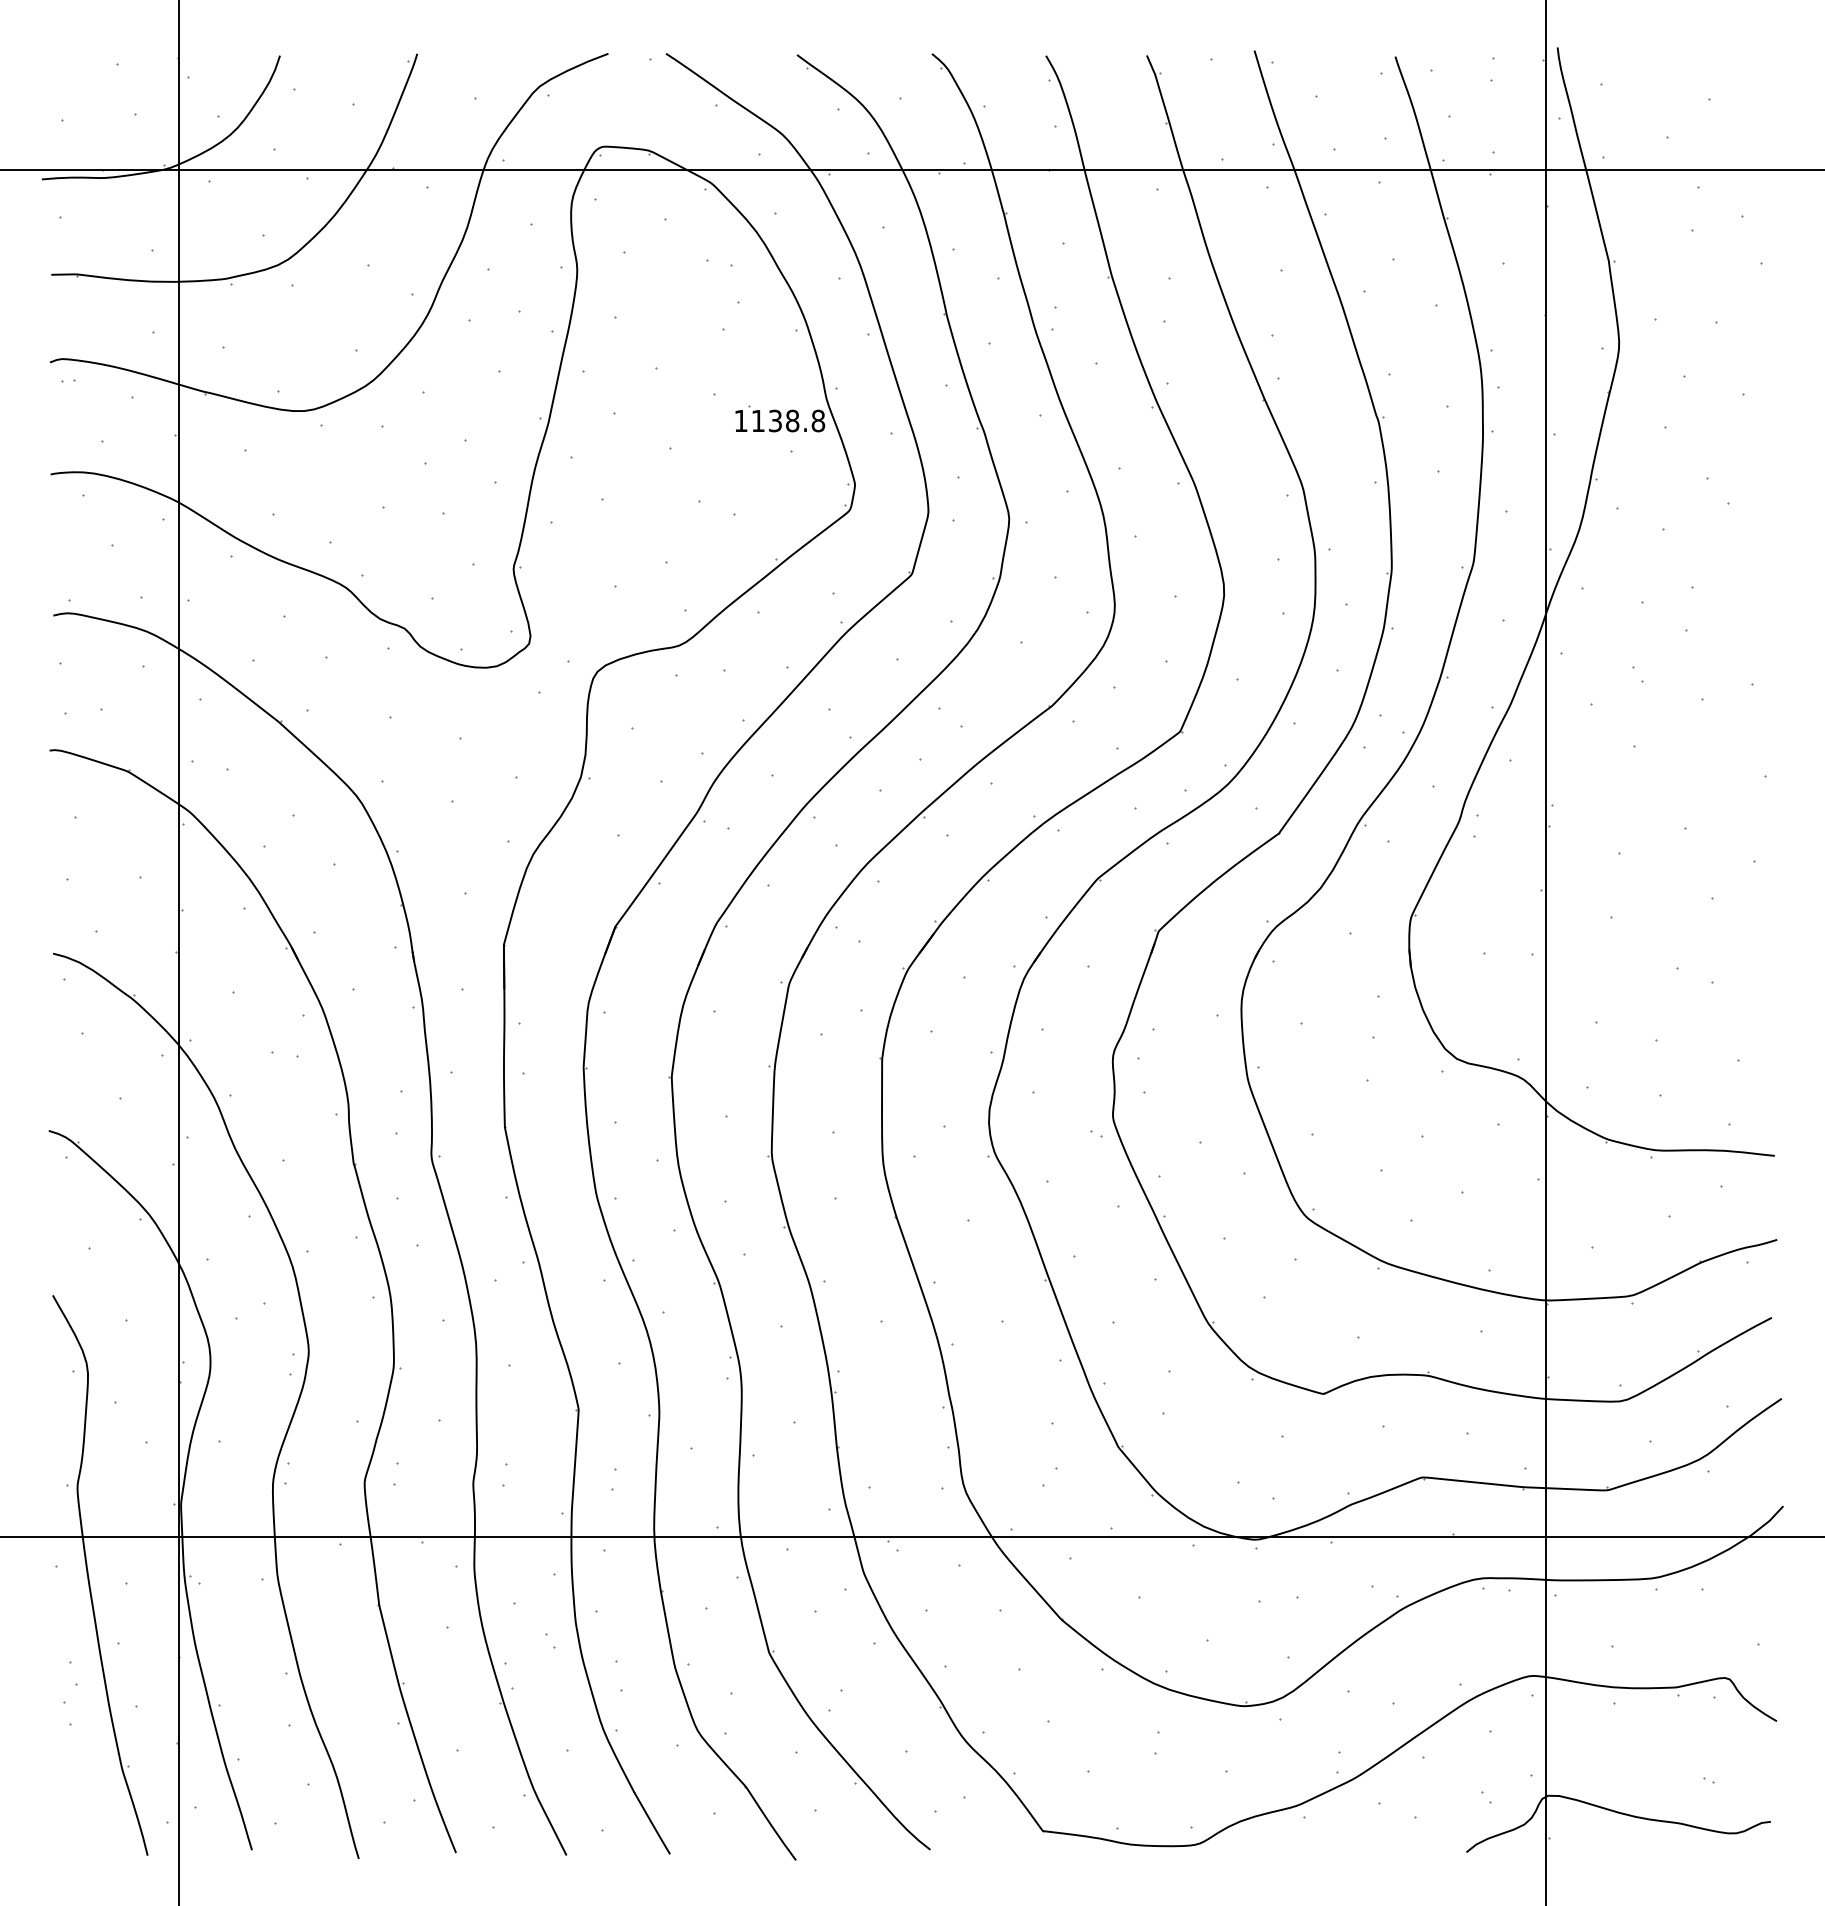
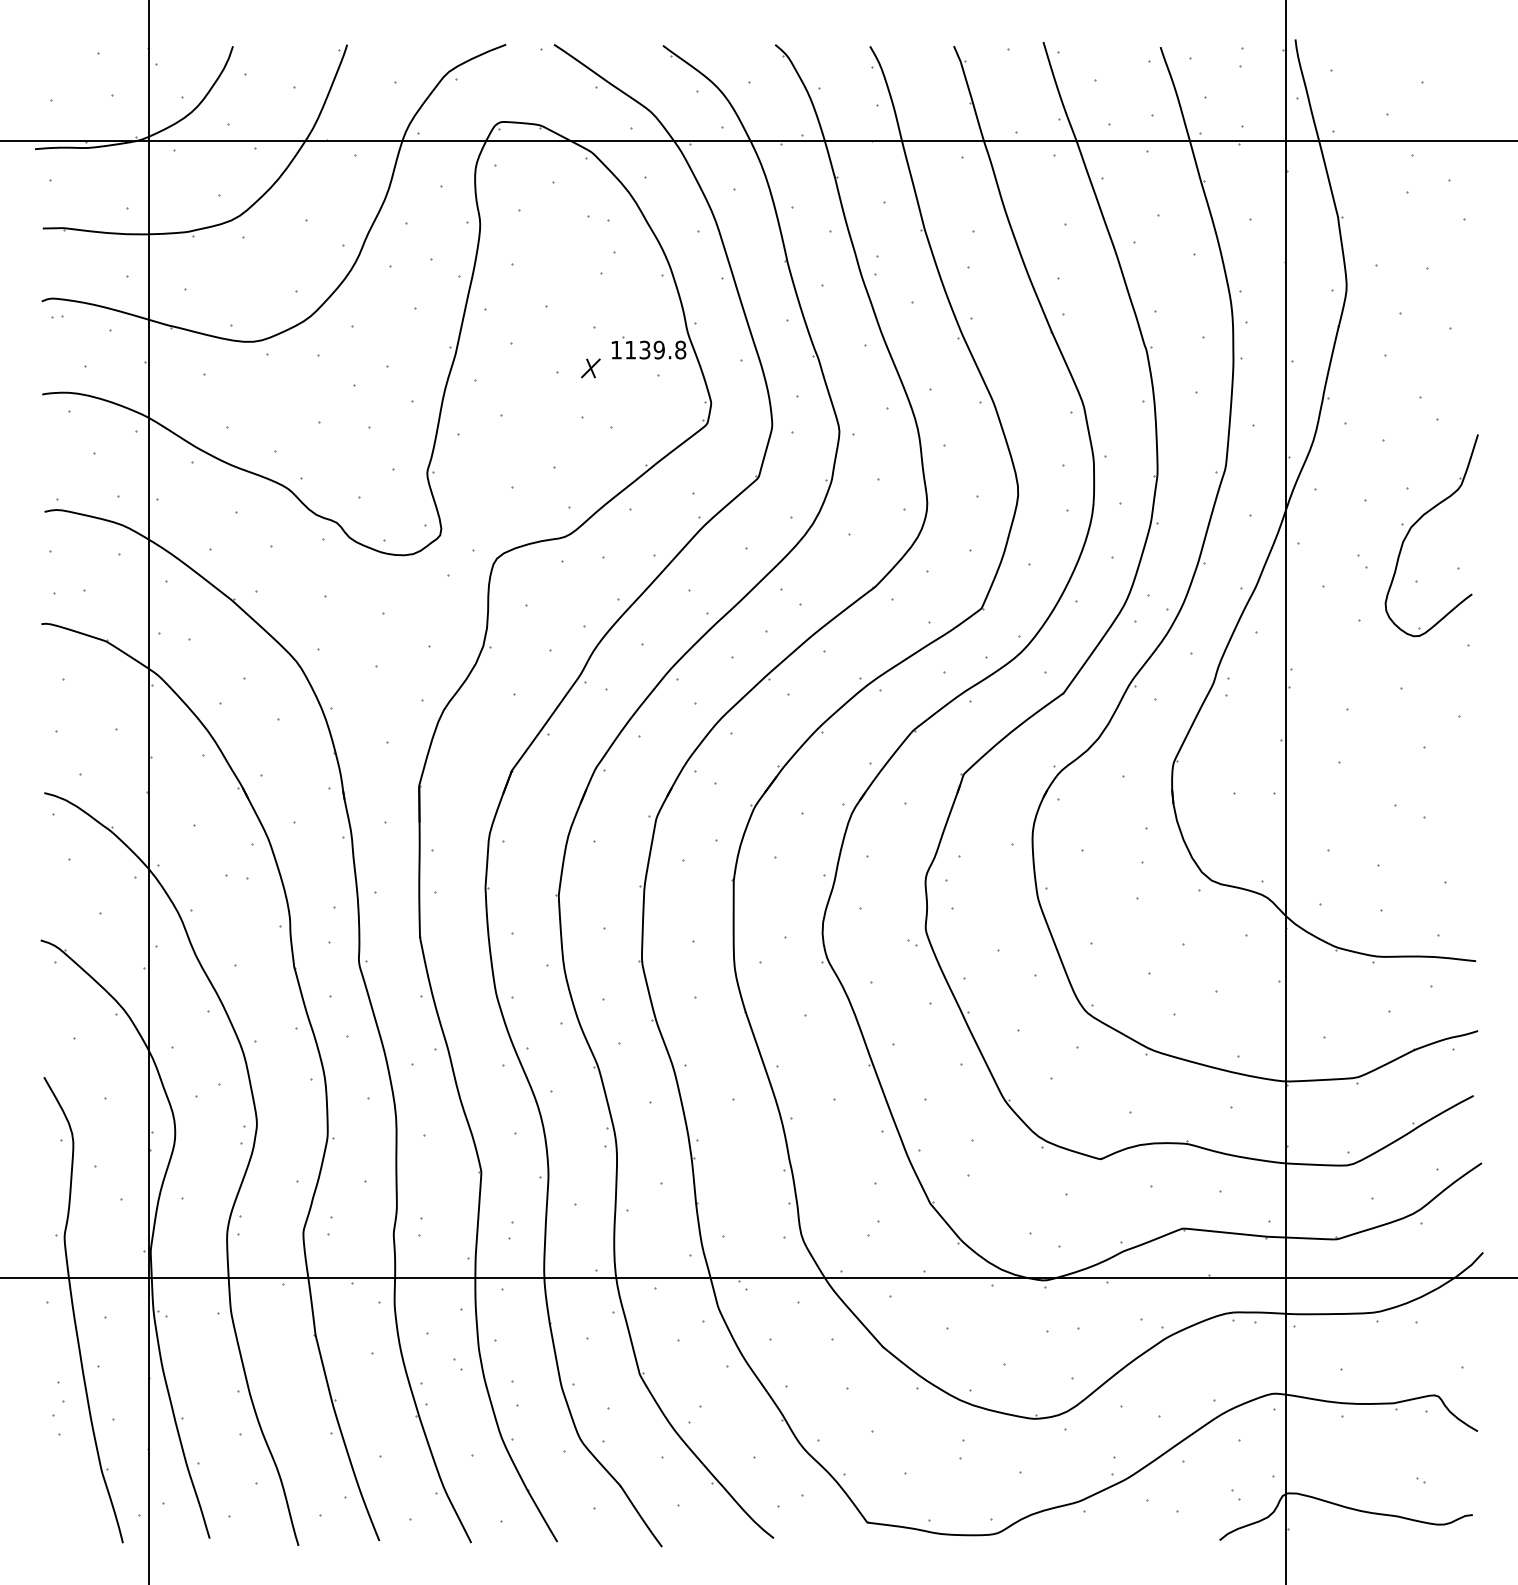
text: (792, 421) -> (659, 350), 1138.8 -> 1139.8
part: (709, 442) -> (590, 367), added
part: (1705, 626) -> (1418, 520), added

